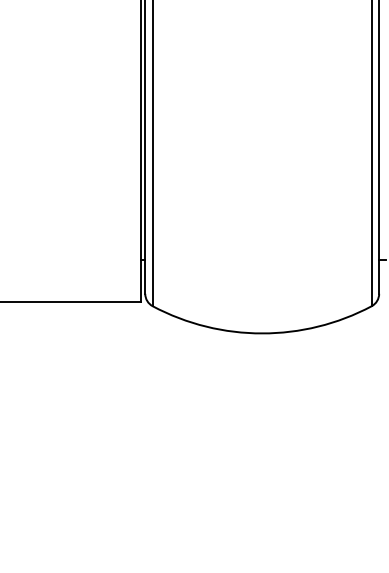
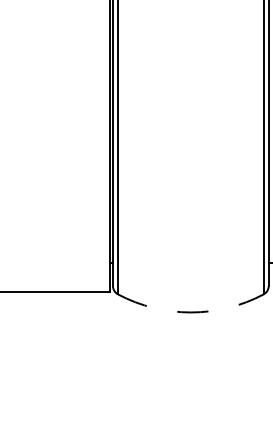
arc: (261, 333) -> (190, 312), solid -> dashed

